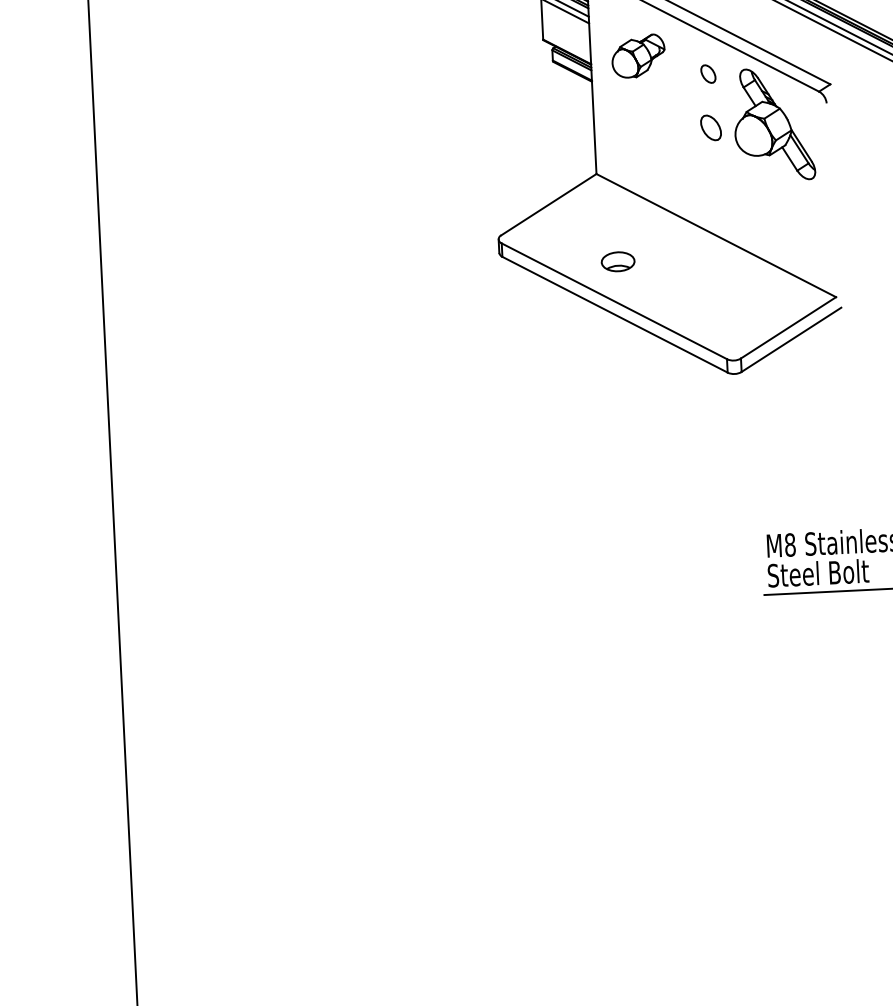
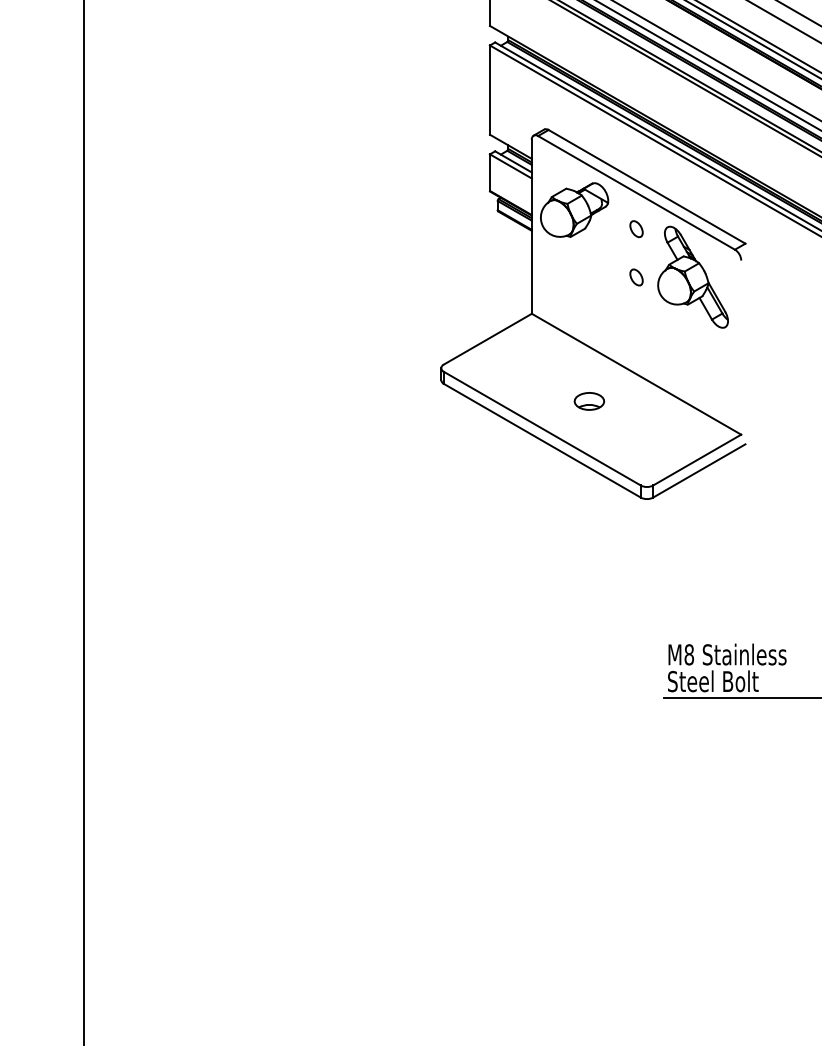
part: (638, 55) -> (574, 209), size x1.43
part: (710, 127) -> (636, 277), size x0.71
part: (617, 261) -> (588, 401), moved

